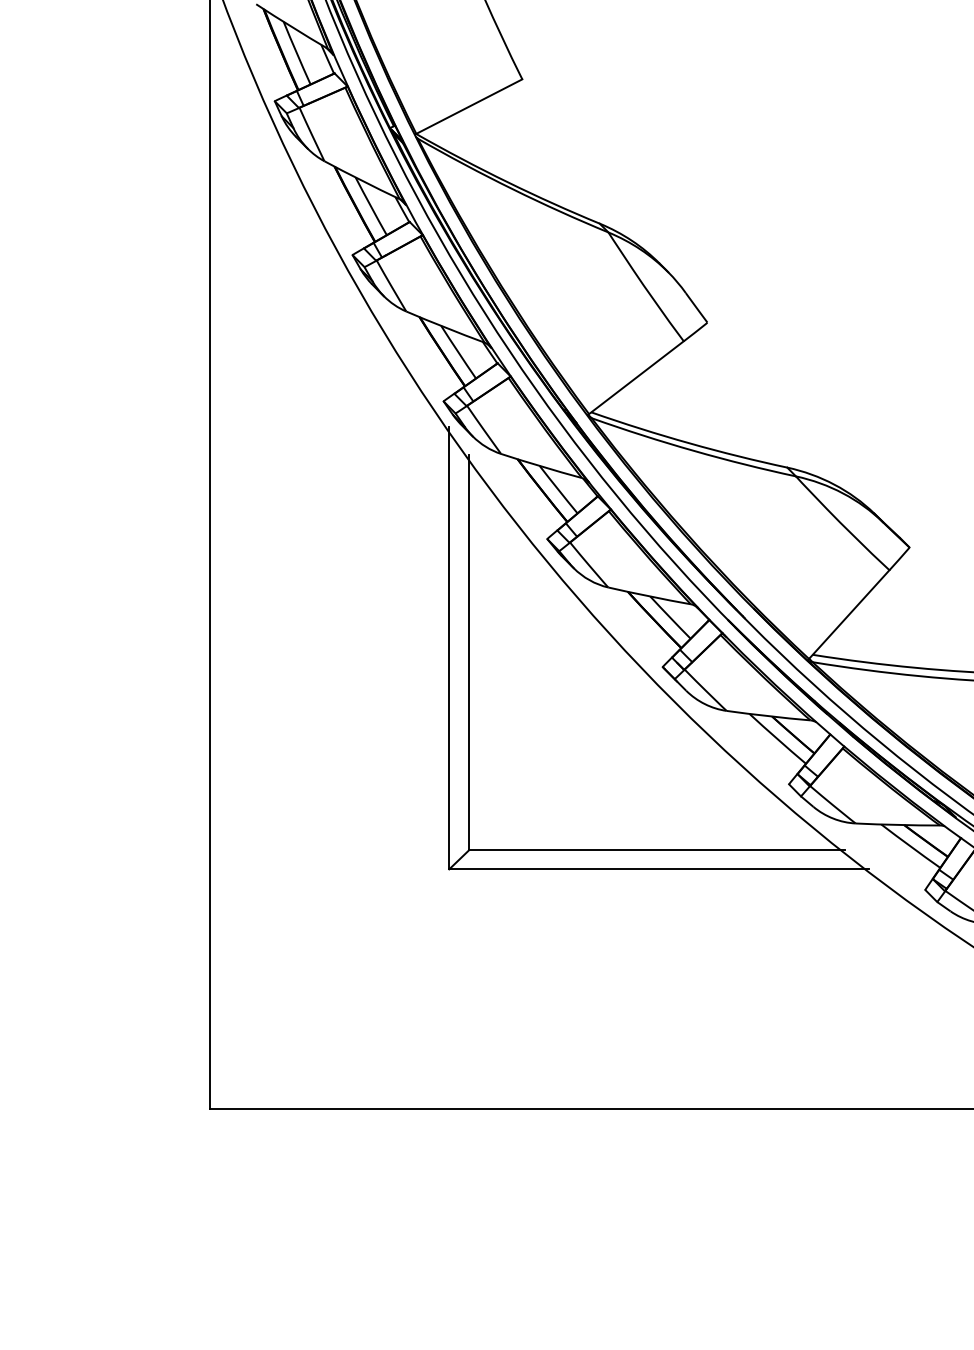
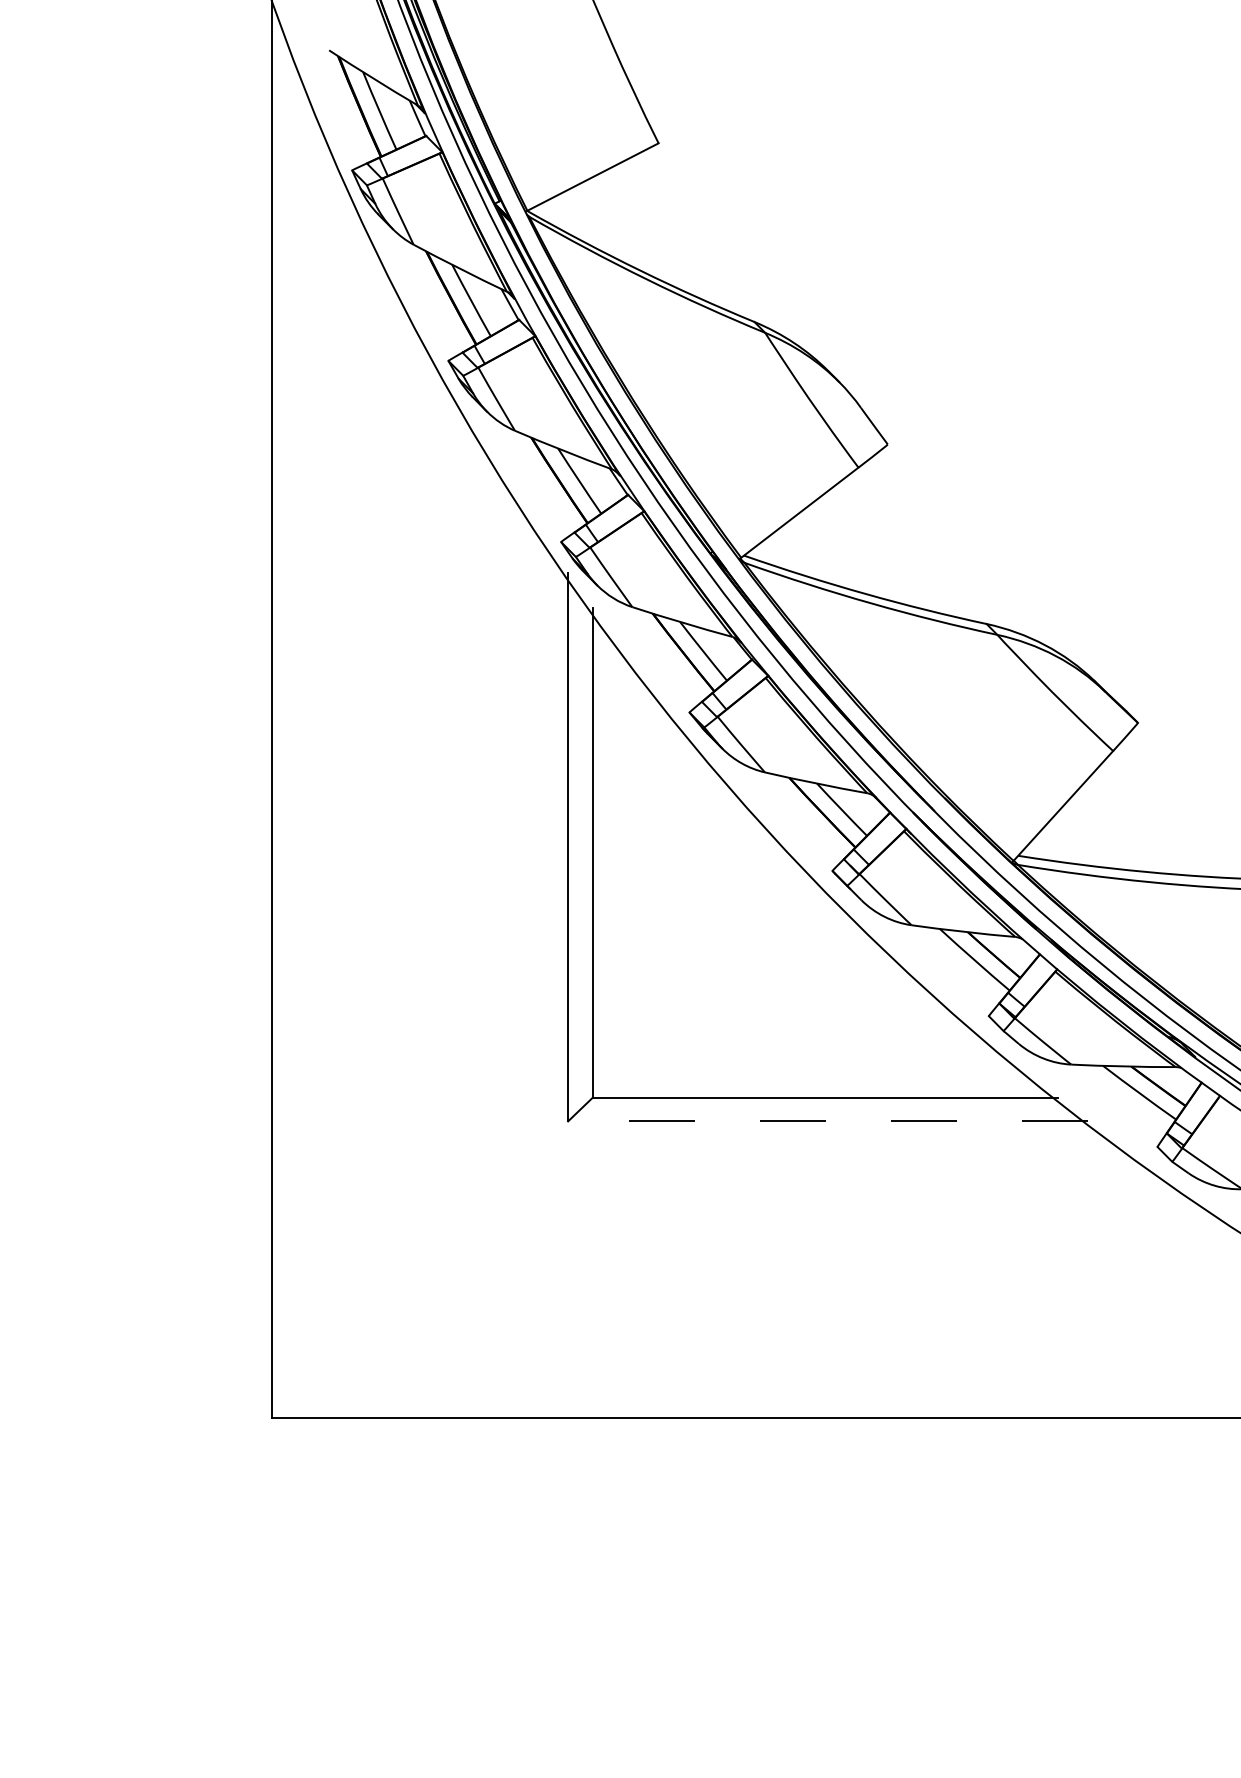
line: (659, 869) -> (828, 1121), solid -> dashed

